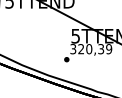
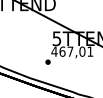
text: (91, 49) -> (72, 52), 320,39 -> 467,01

